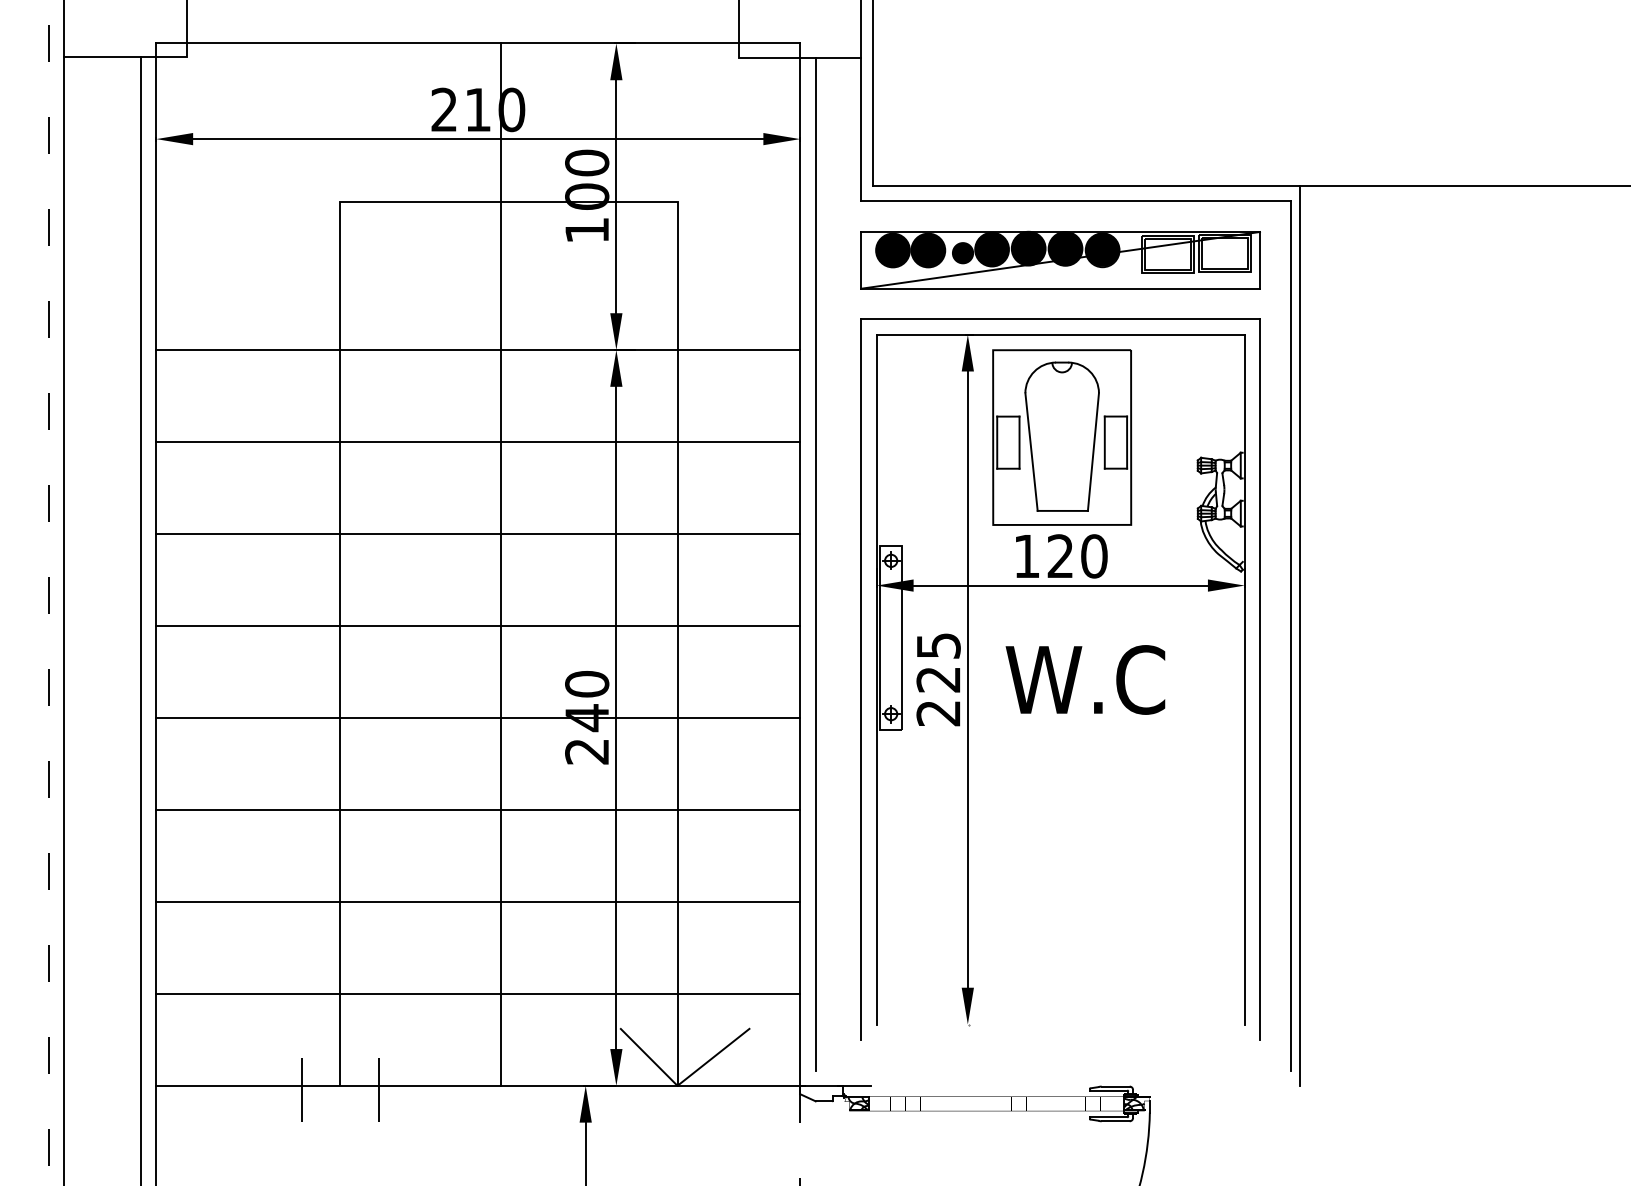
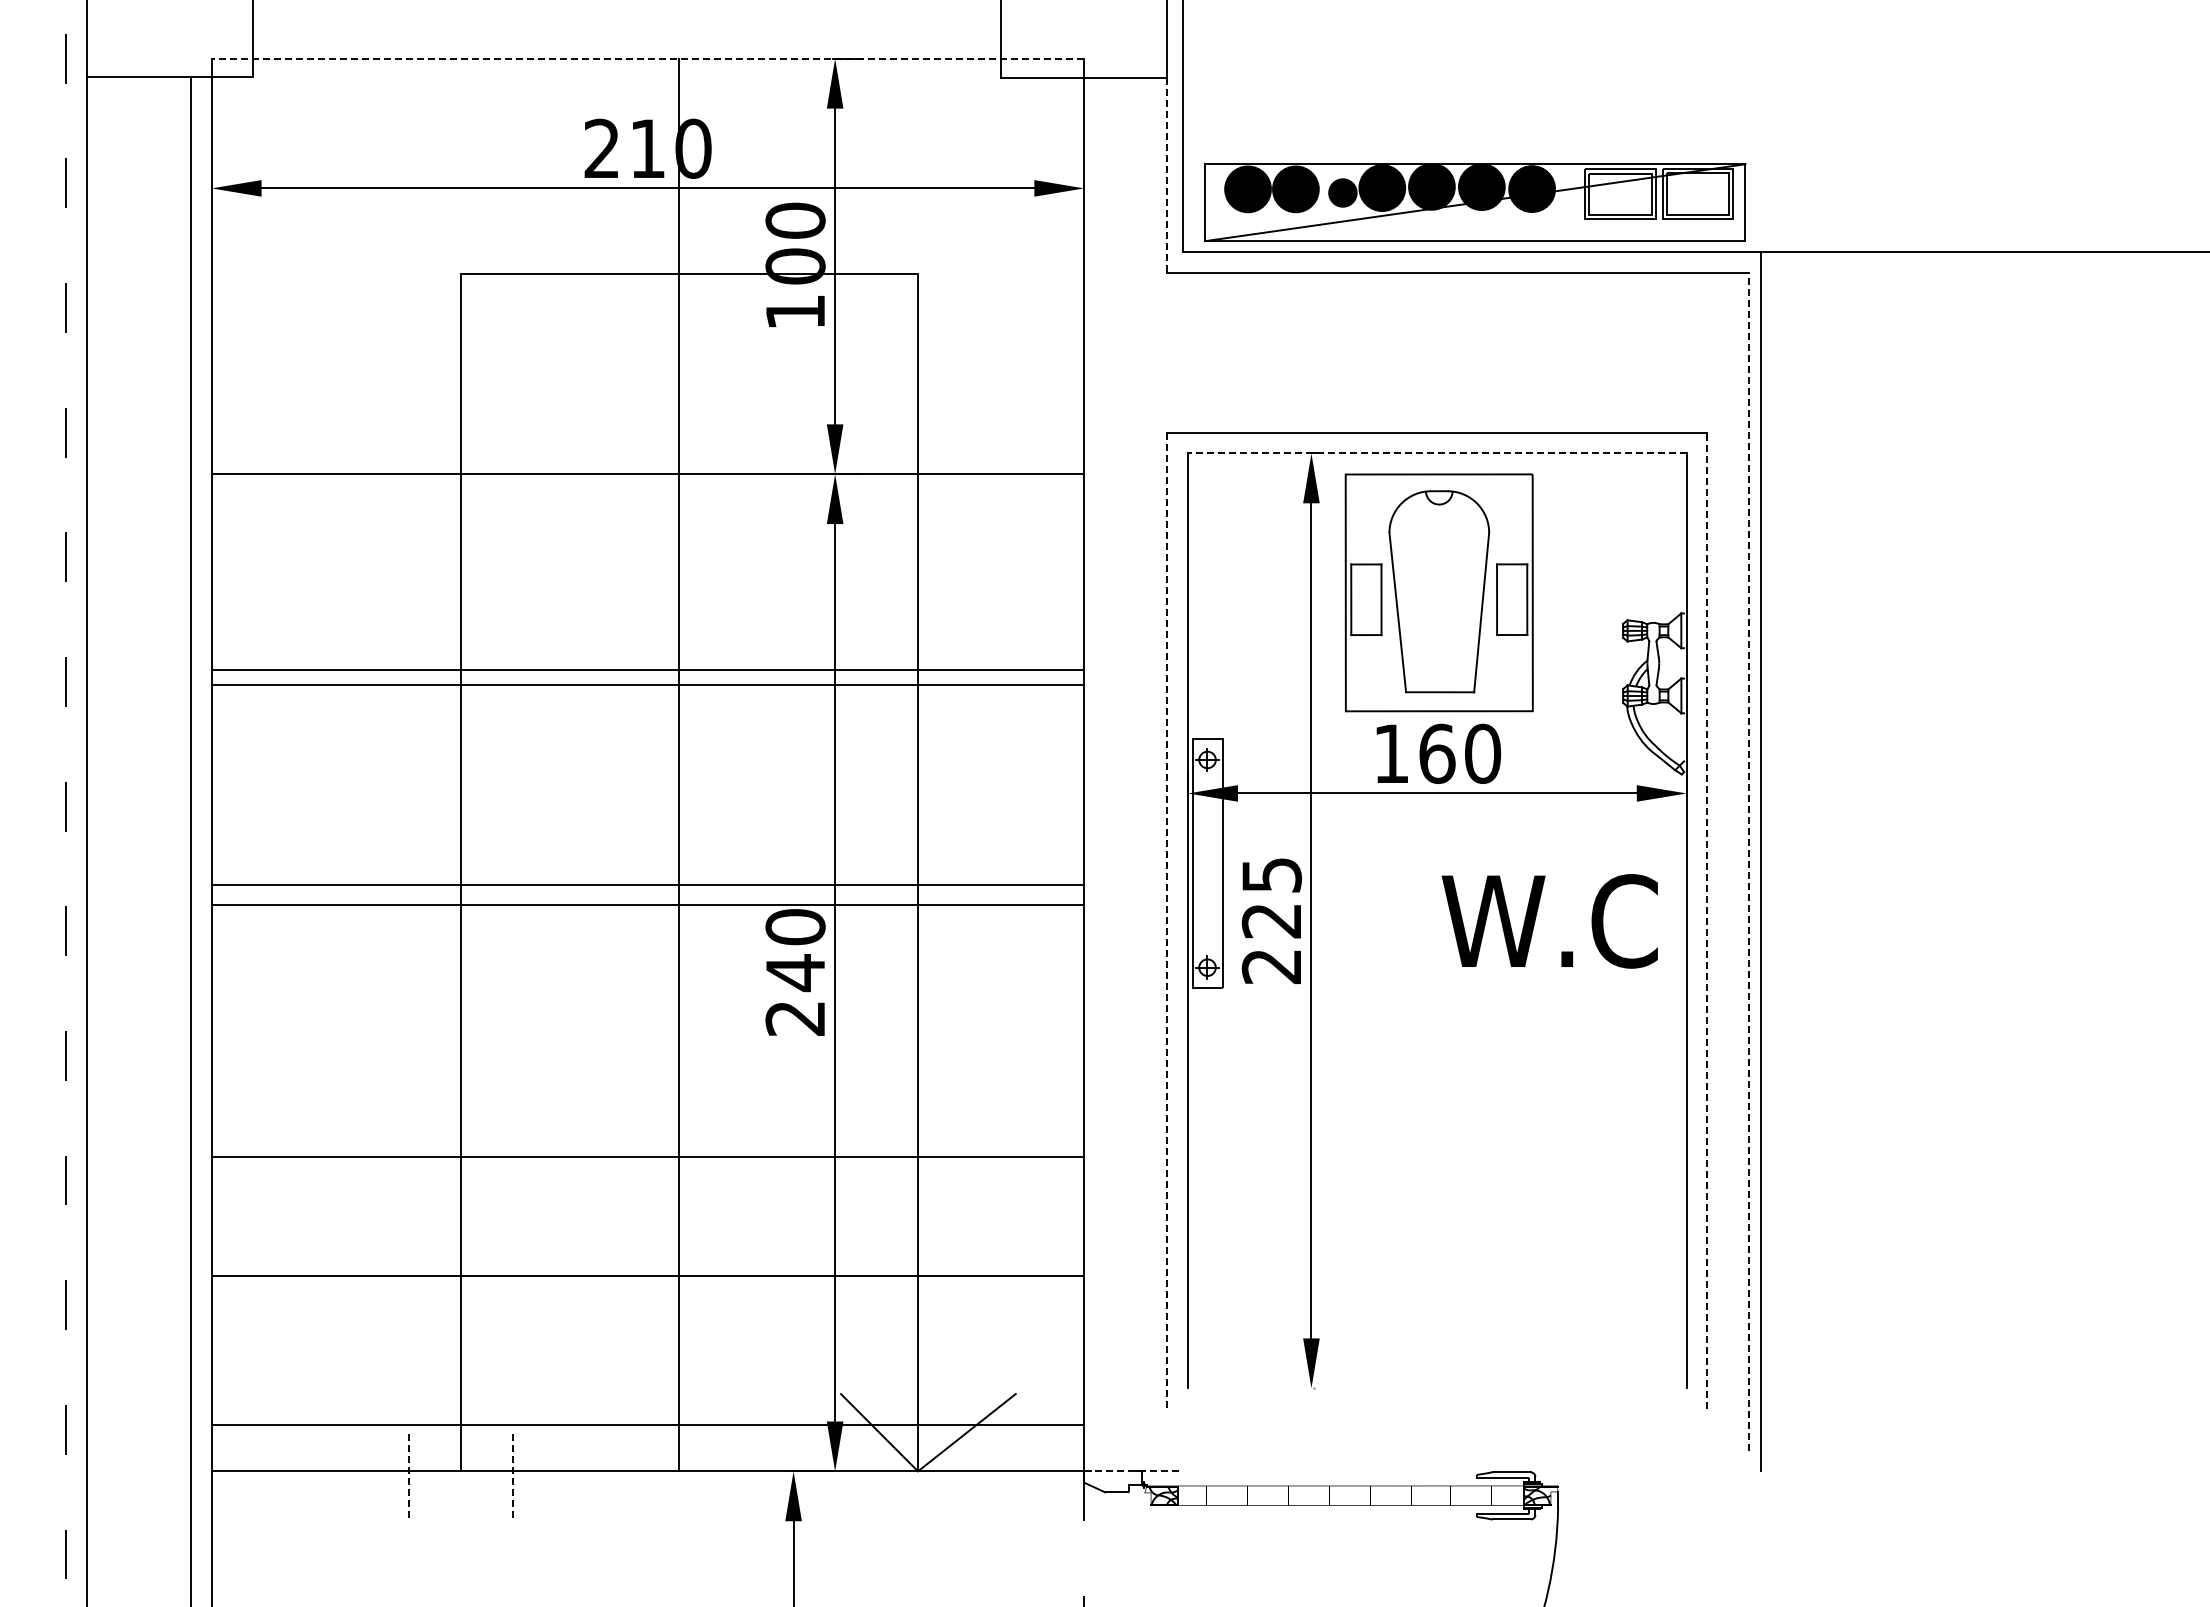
line: (477, 43) -> (647, 58), solid -> dashed
line: (861, 129) -> (1167, 175), solid -> dashed
part: (1060, 260) -> (1475, 202), moved
line: (1060, 334) -> (1436, 453), solid -> dashed
line: (477, 441) -> (647, 684), moved
line: (477, 533) -> (647, 669), moved
text: (1060, 556) -> (1437, 753), 120 -> 160
line: (815, 564) -> (1104, 764), removed
line: (477, 626) -> (647, 905), moved
line: (1290, 635) -> (1748, 861), solid -> dashed
line: (1260, 679) -> (1707, 920), solid -> dashed
line: (861, 680) -> (1167, 921), solid -> dashed
text: (1085, 680) -> (1549, 921), moved
line: (477, 717) -> (647, 884), moved
line: (477, 809) -> (647, 1157), moved
line: (477, 902) -> (647, 1276), moved
line: (477, 993) -> (647, 1424), moved
line: (835, 1085) -> (1132, 1471), solid -> dashed
line: (301, 1090) -> (408, 1477), solid -> dashed
line: (379, 1090) -> (513, 1477), solid -> dashed

